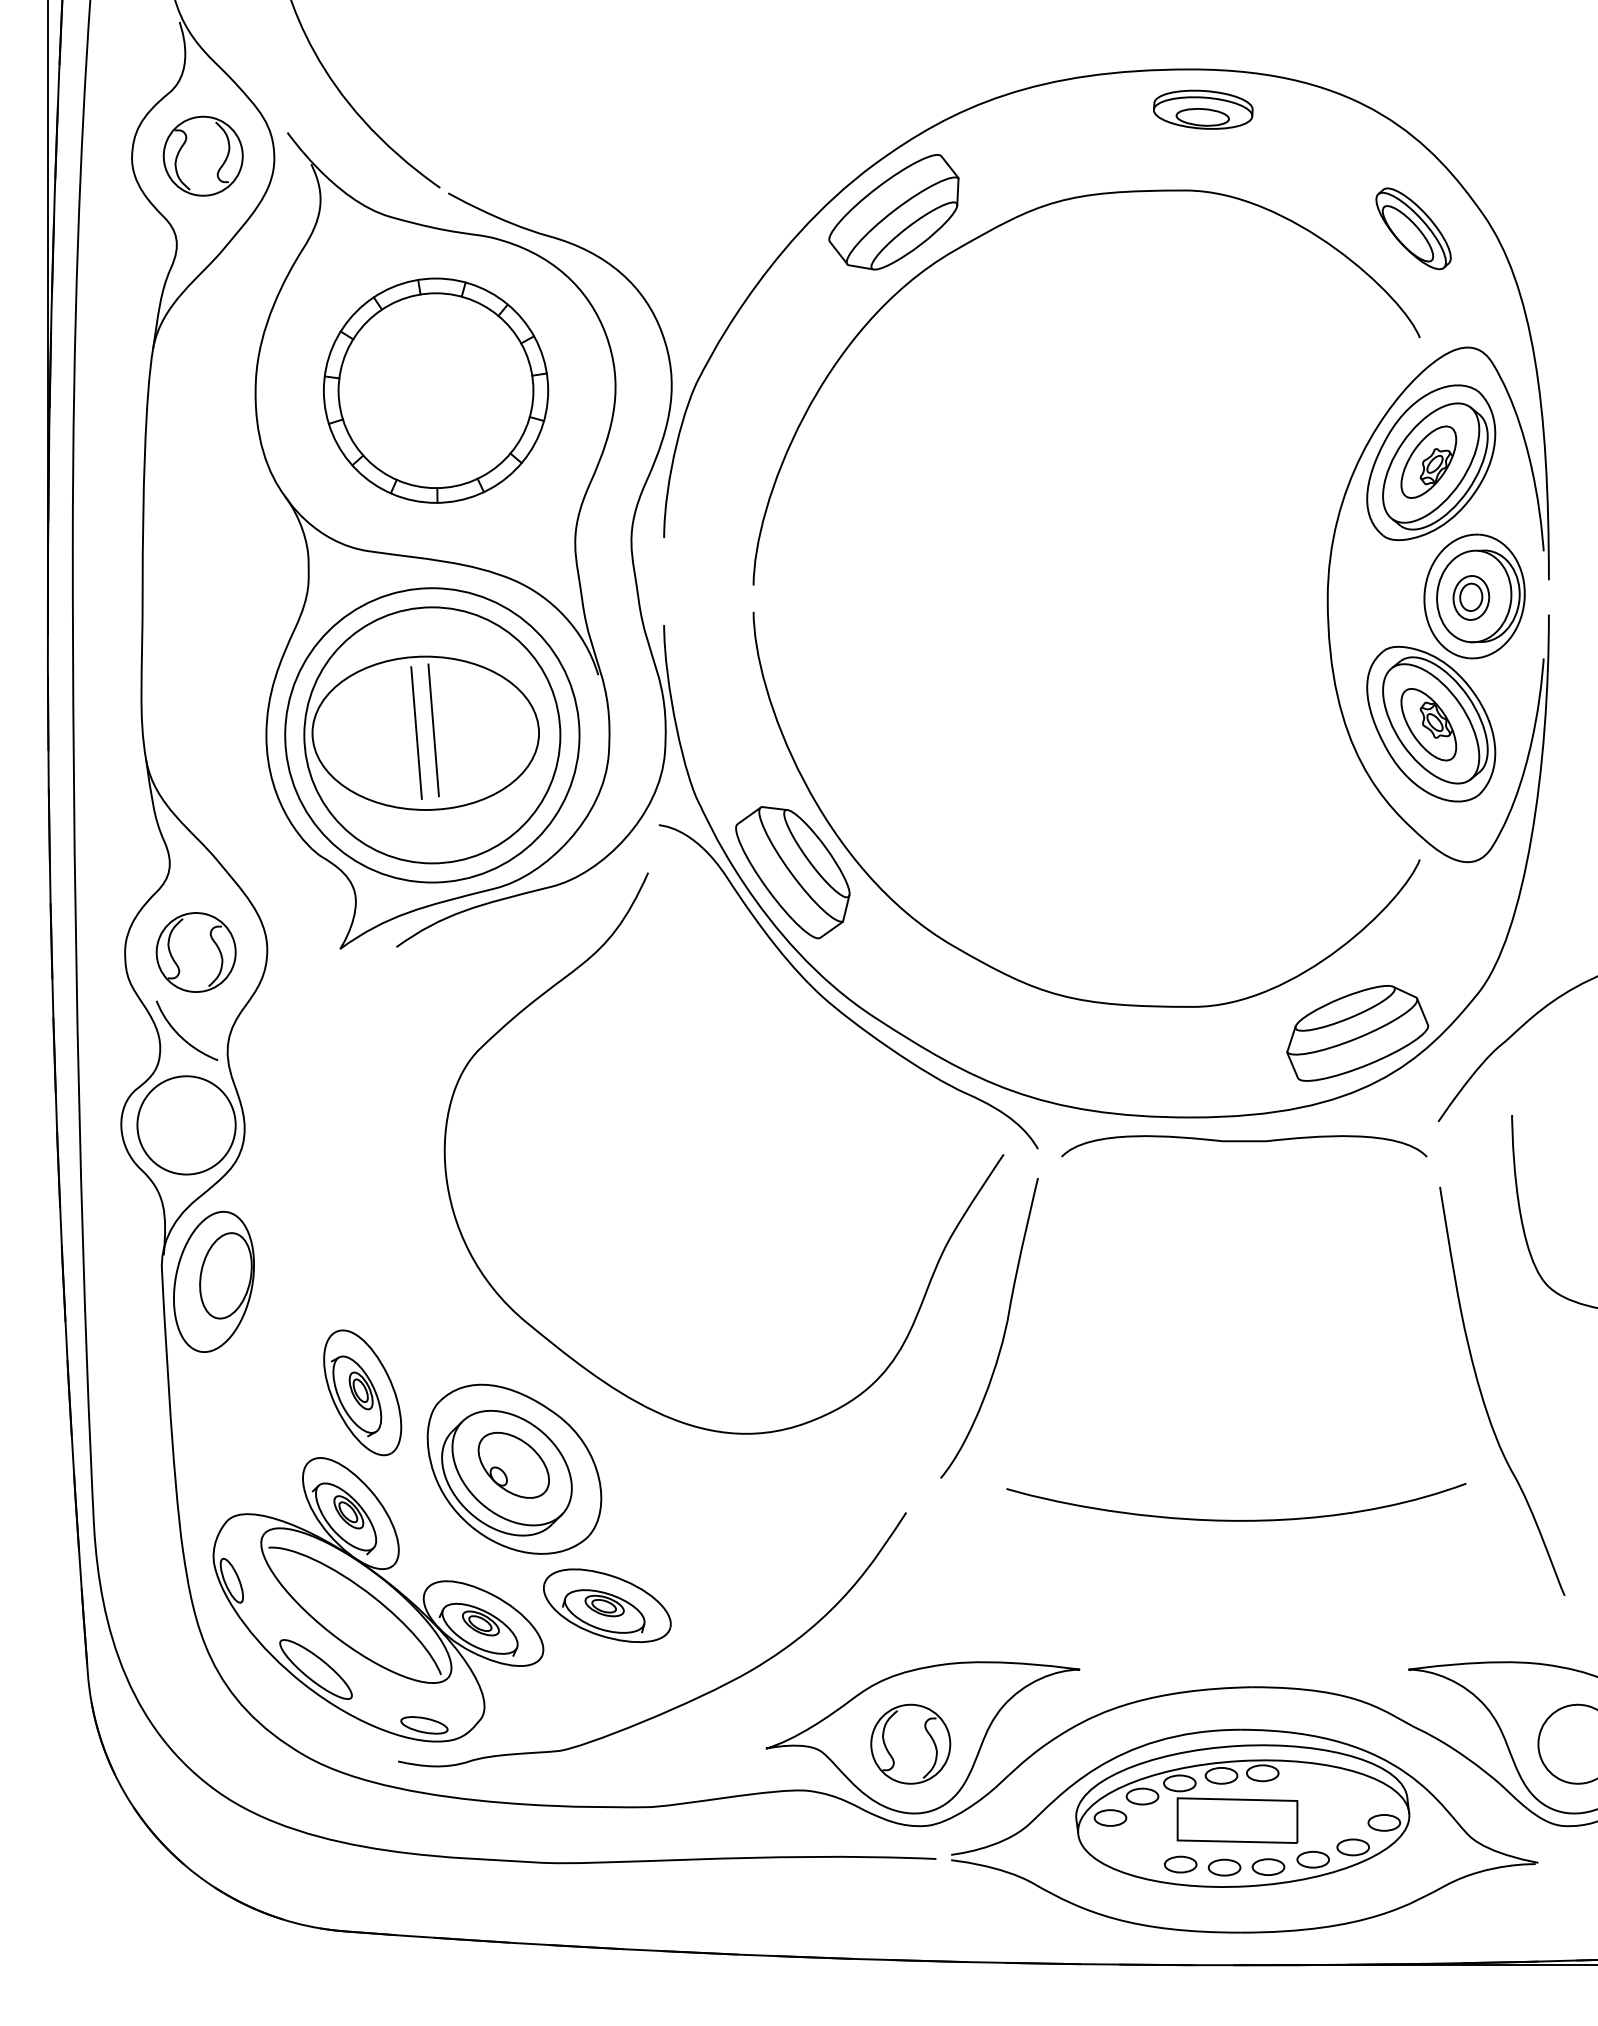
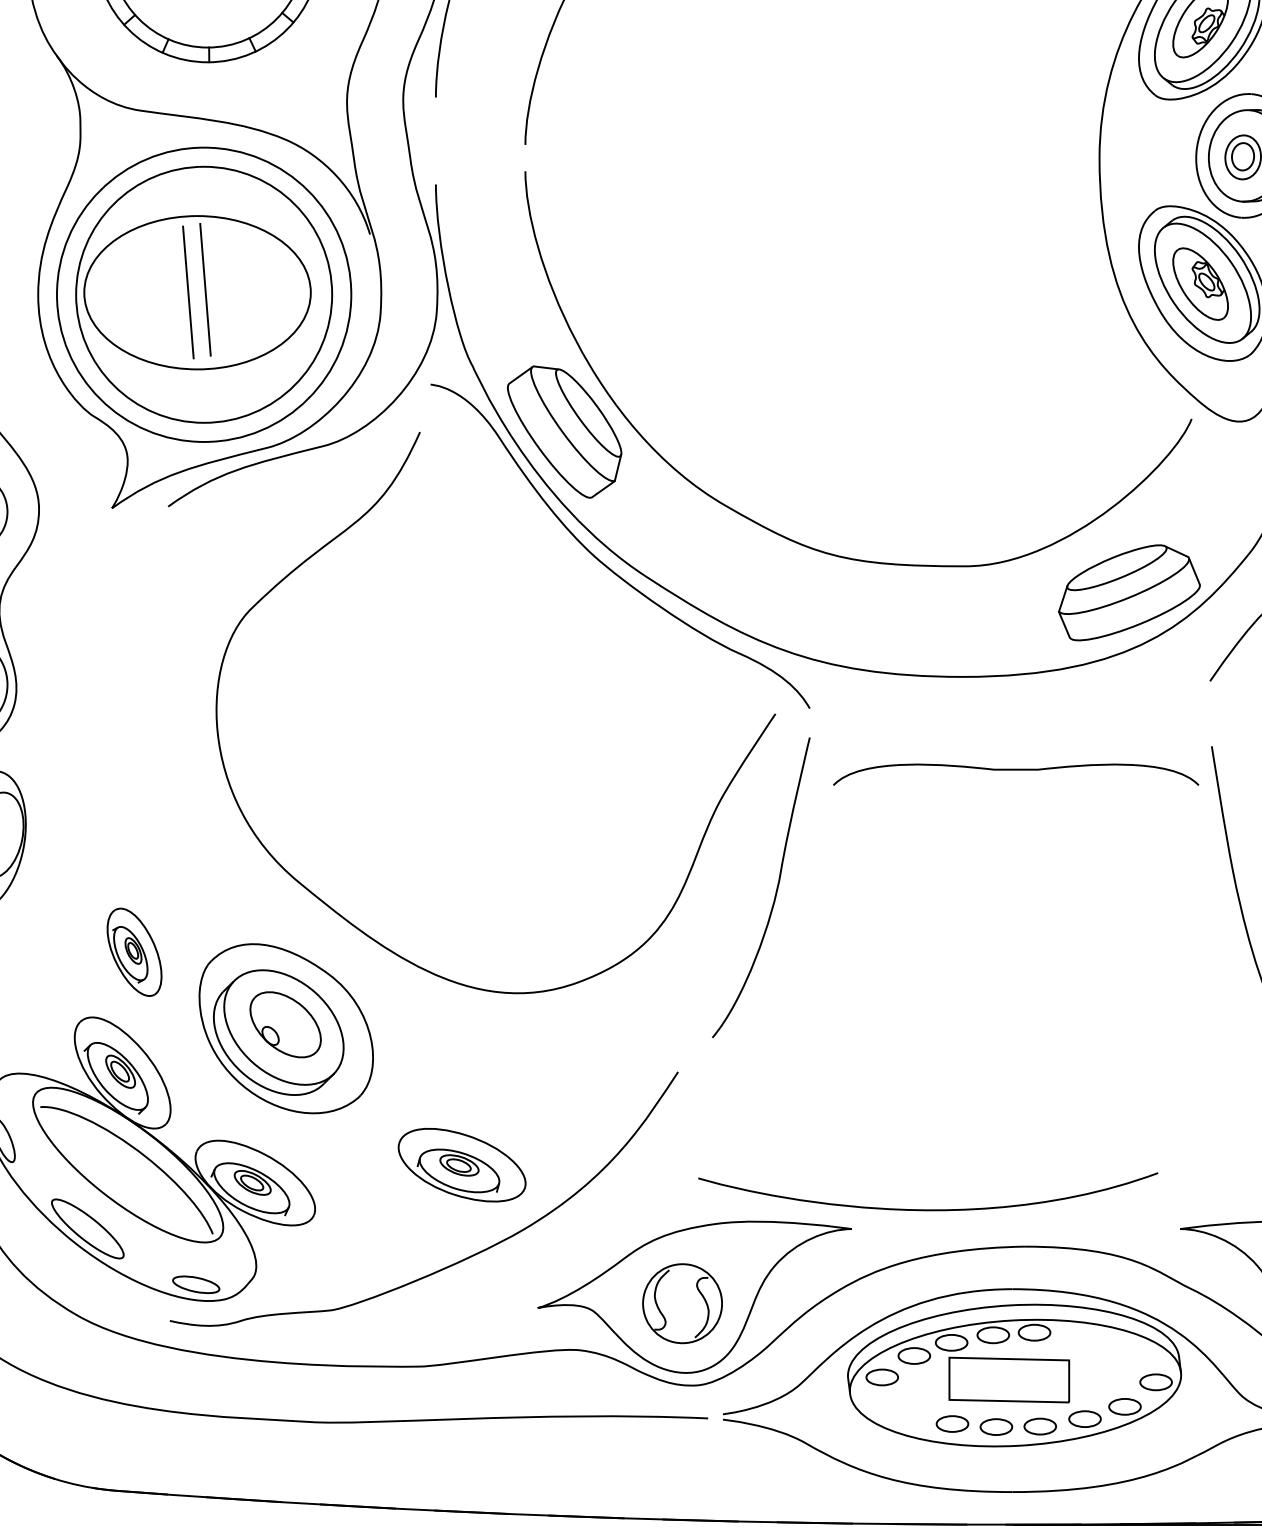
curve: (1244, 1142) -> (1016, 770), moved
part: (362, 1392) -> (134, 951), size x0.7
curve: (1231, 1519) -> (923, 1208), moved
part: (607, 1605) -> (462, 1164), moved

